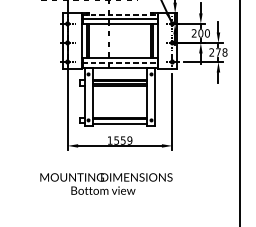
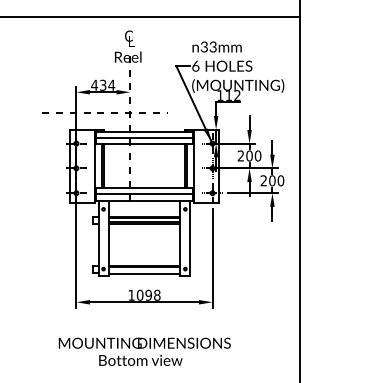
line: (120, 14) -> (144, 131), dashed -> solid
text: (221, 52) -> (276, 180), 278 -> 200
line: (120, 63) -> (144, 194), dashed -> solid
text: (123, 139) -> (148, 294), 1559 -> 1098
text: (106, 183) -> (144, 351), moved

